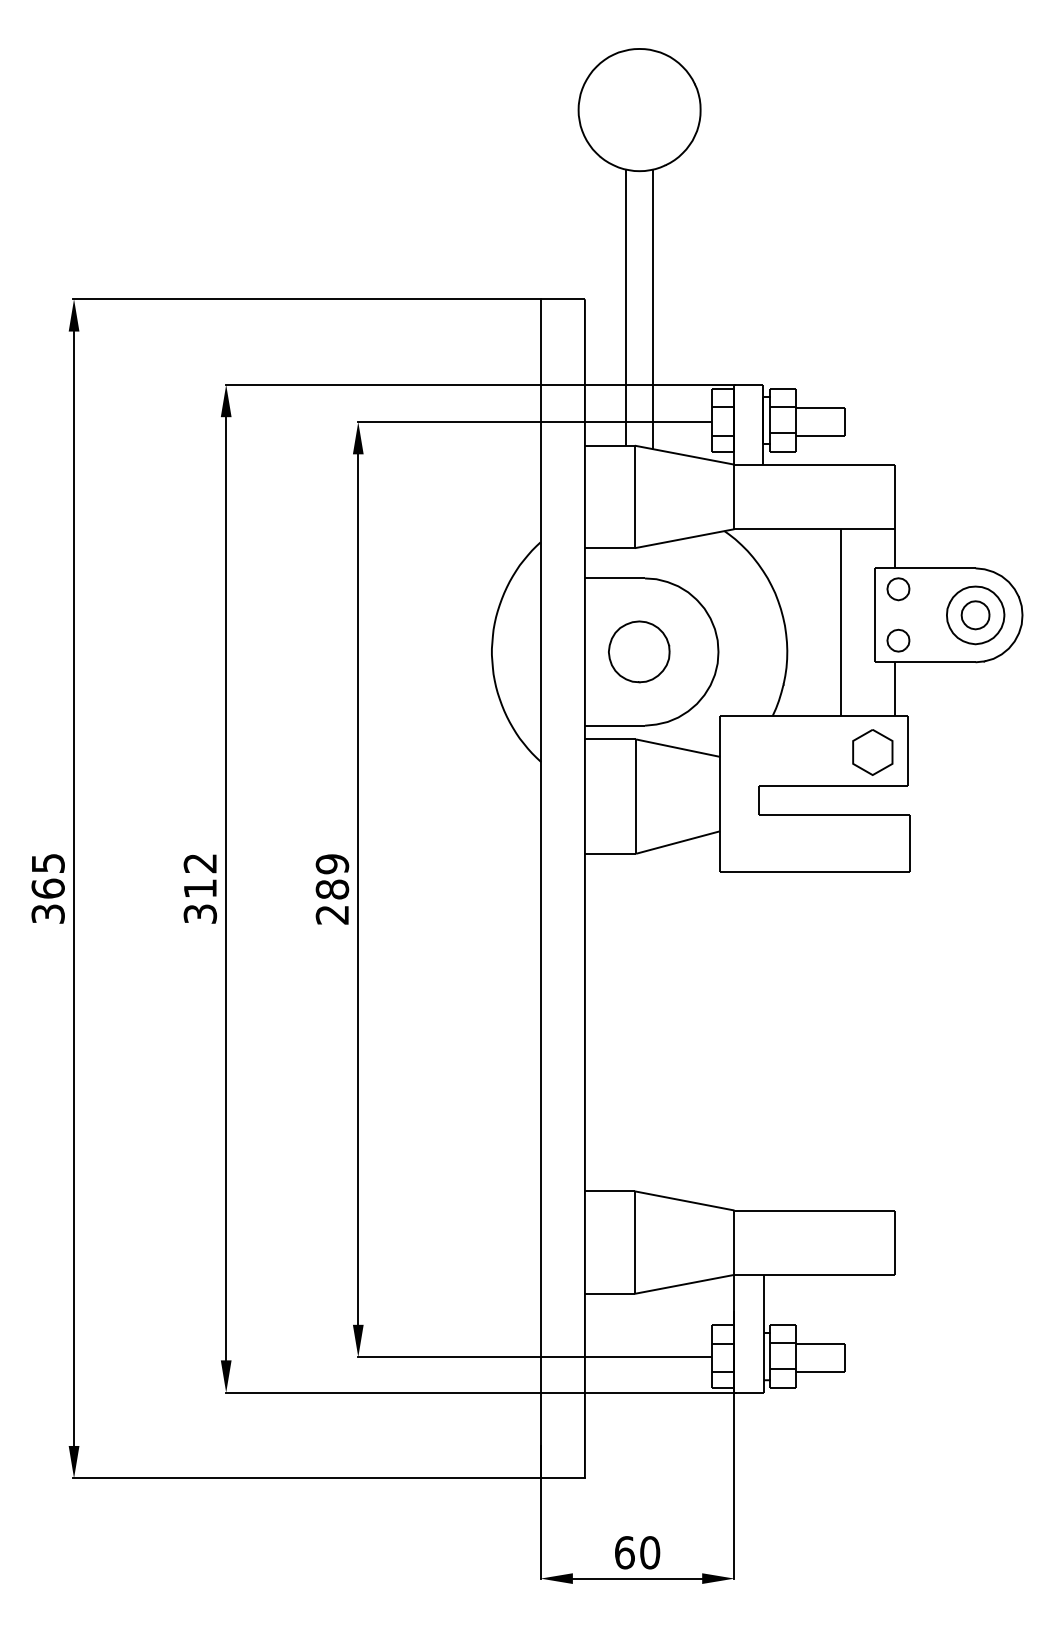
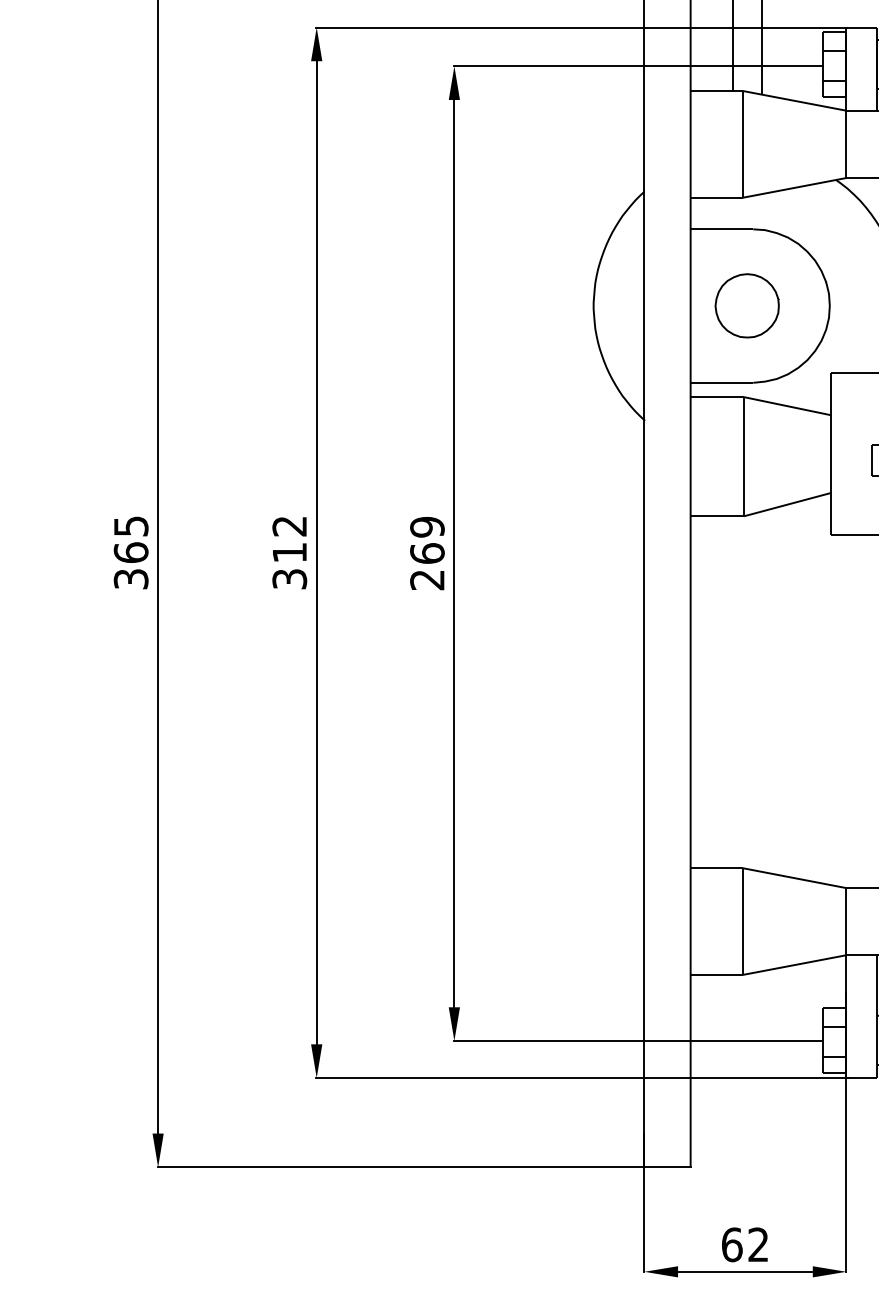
text: (331, 889) -> (426, 553), 289 -> 269
text: (650, 1552) -> (758, 1244), 60 -> 62

